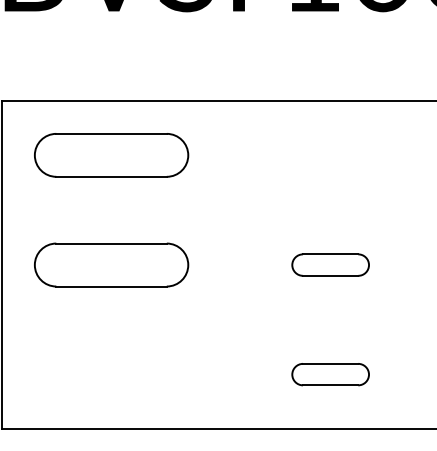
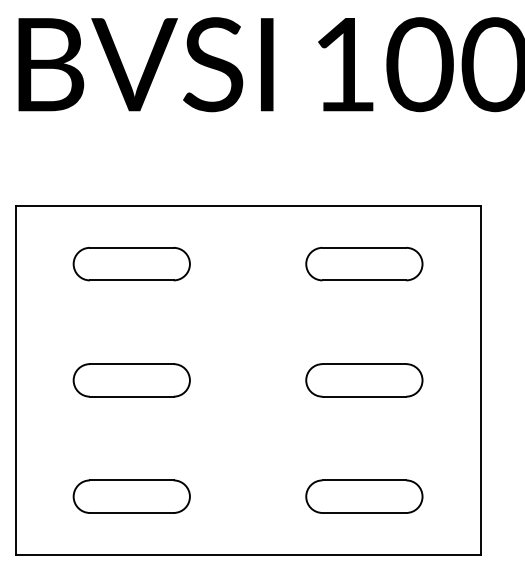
part: (111, 155) -> (131, 264), size x0.71
part: (330, 155) -> (364, 264), added
part: (111, 265) -> (131, 380), size x0.71
part: (330, 265) -> (364, 380), size x1.43
part: (111, 374) -> (131, 496), added
part: (330, 374) -> (364, 496), size x1.43

